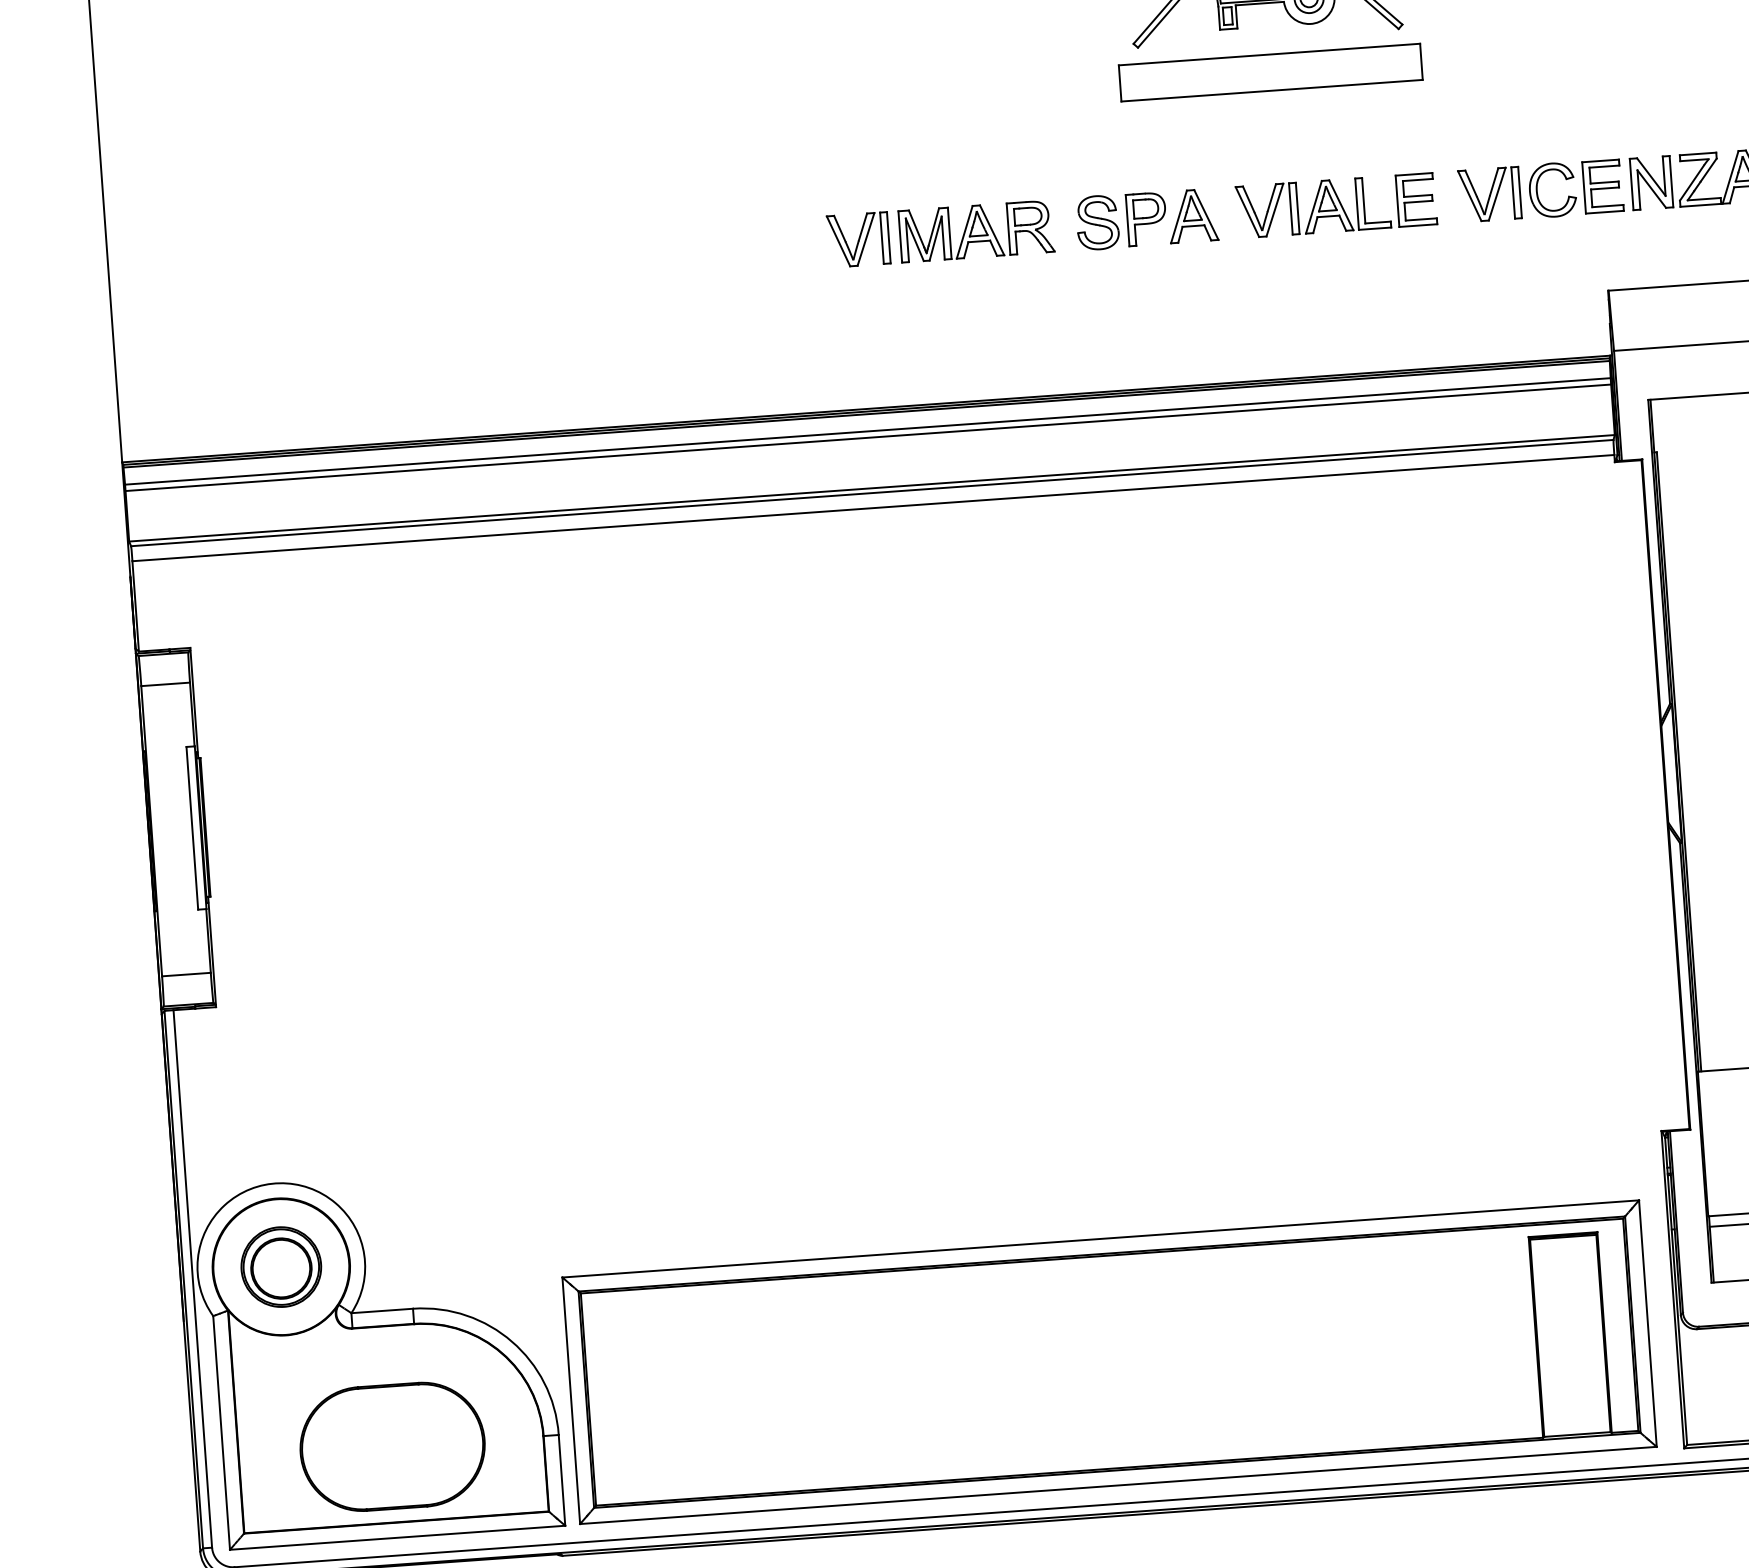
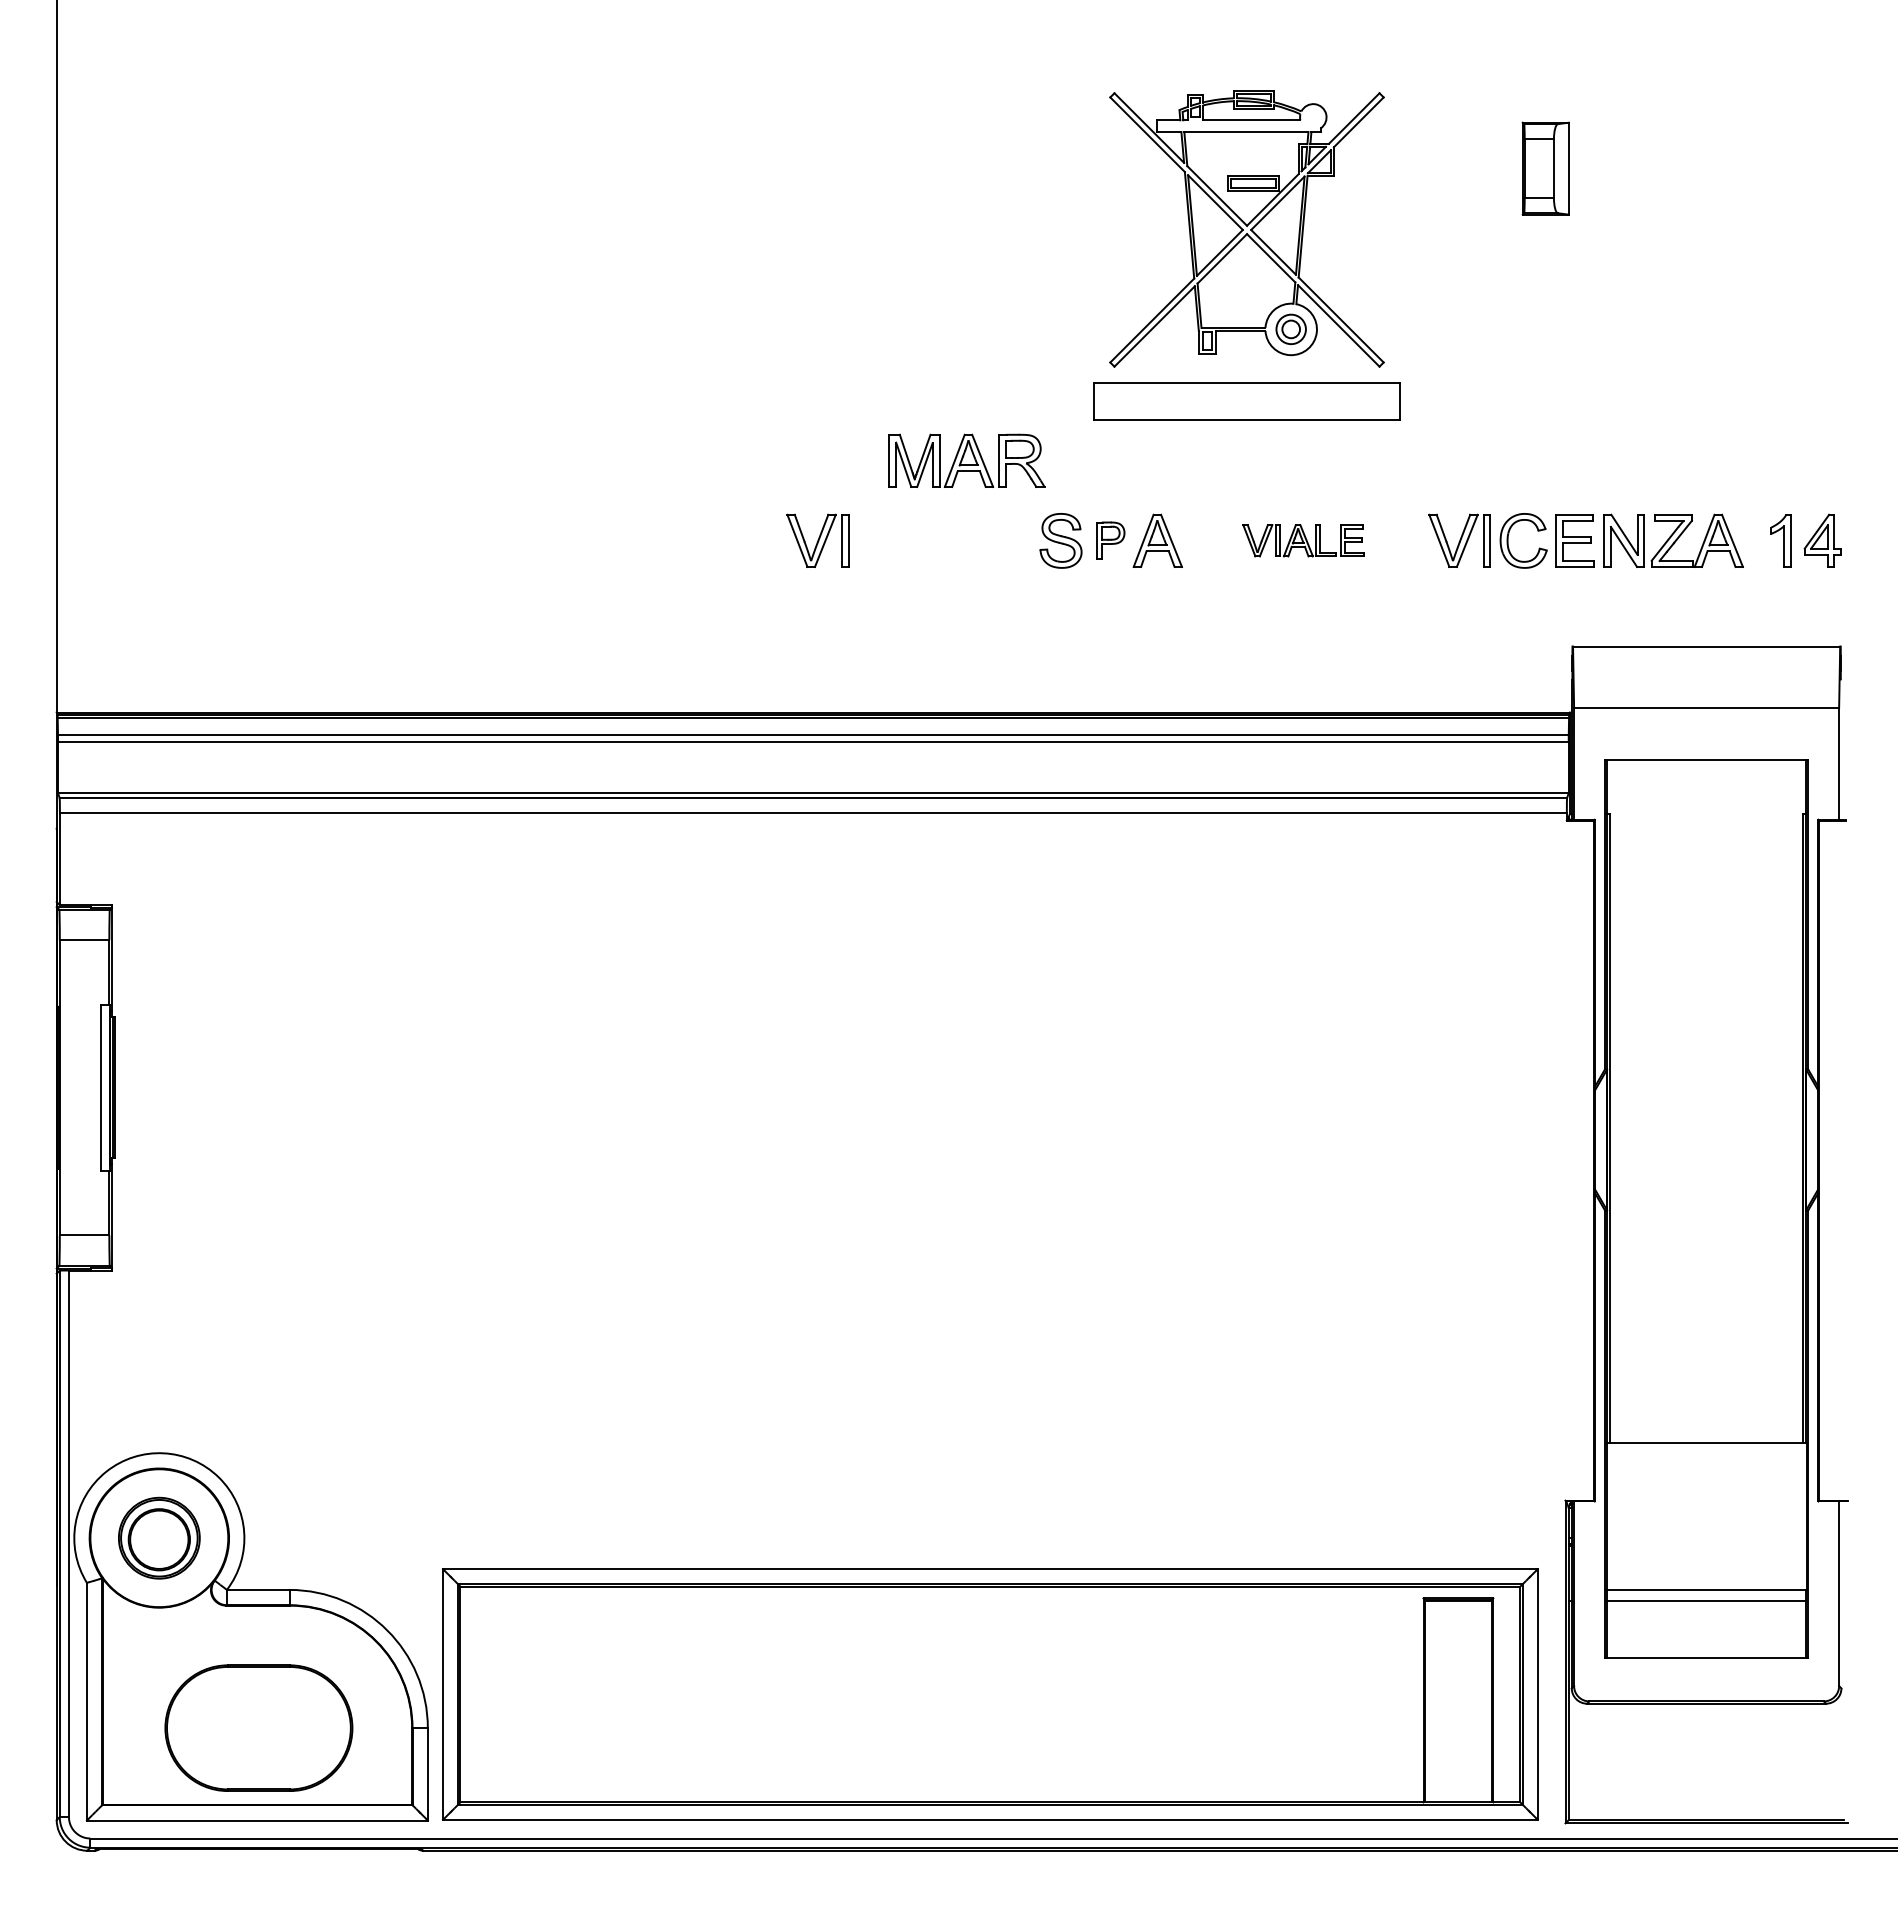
part: (1336, 205) -> (1303, 540), size x0.6
part: (1146, 218) -> (1110, 540), size x0.7
part: (976, 231) -> (966, 460), moved

